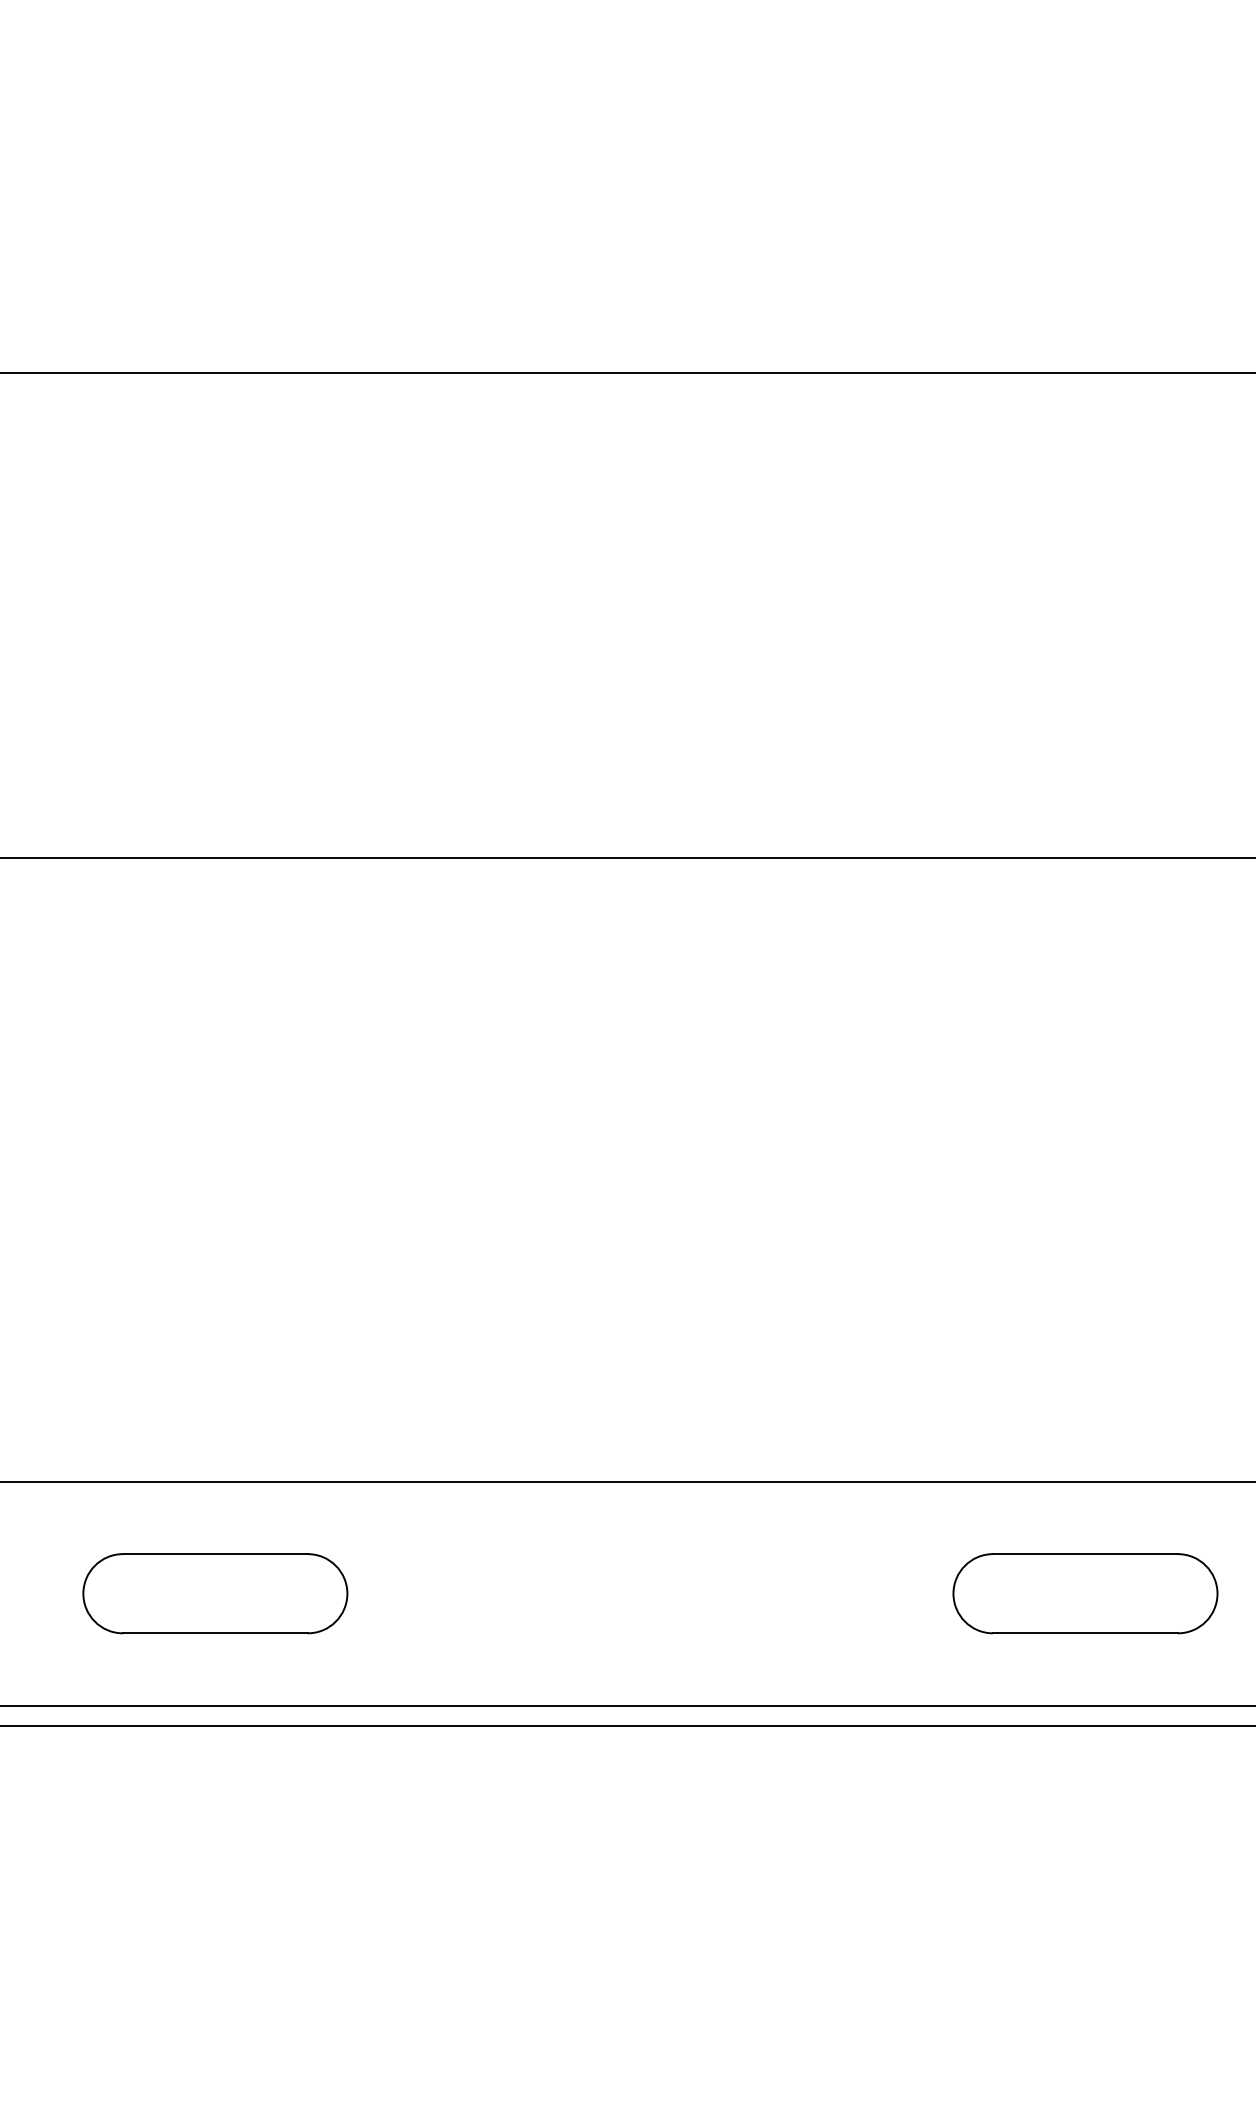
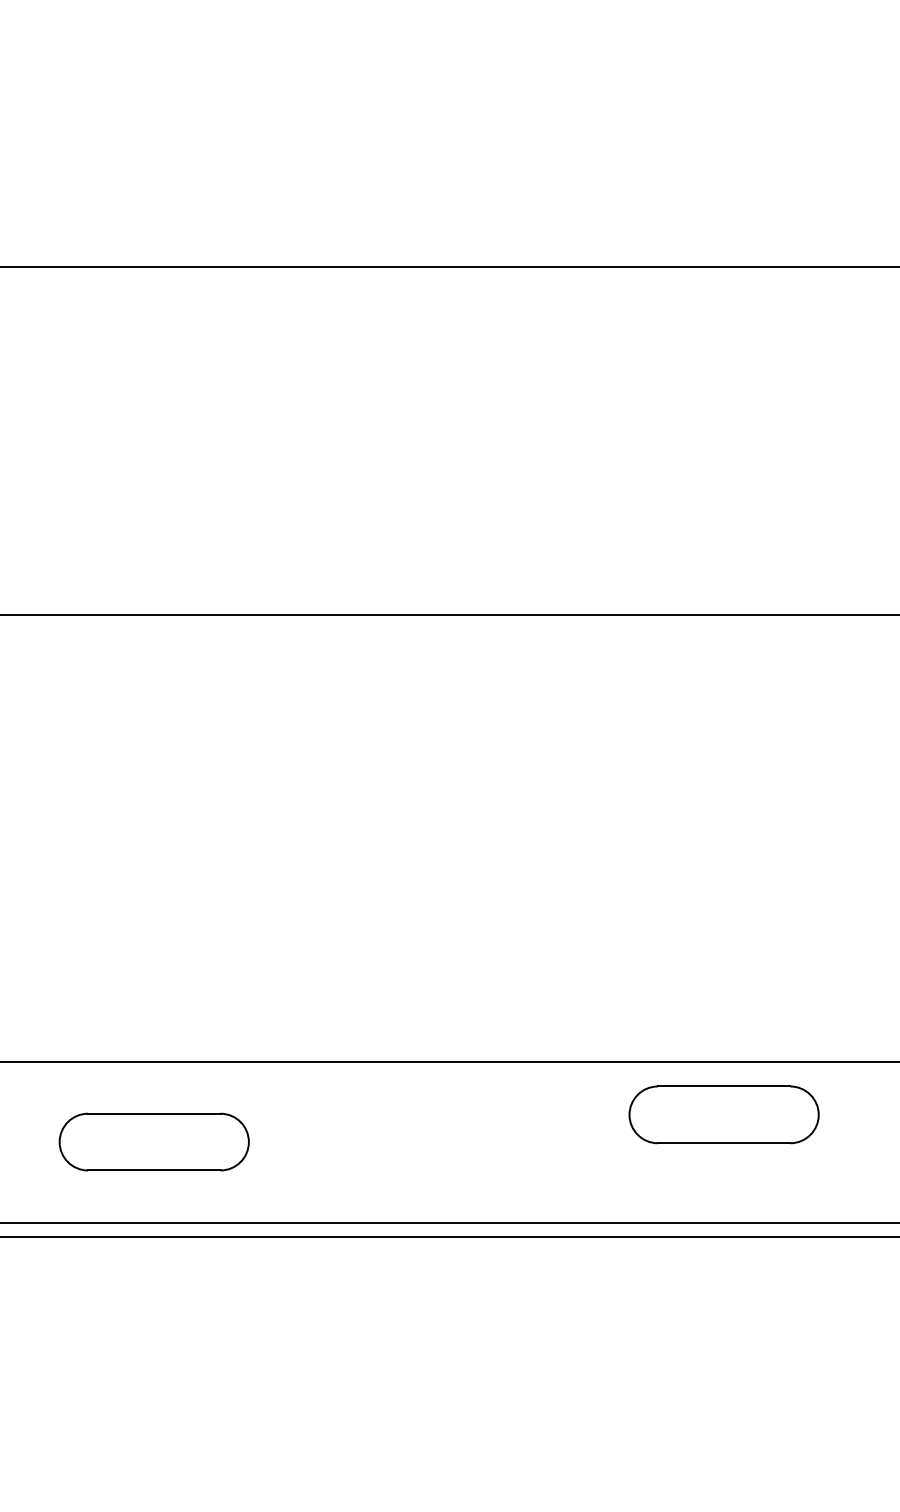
part: (1085, 1593) -> (724, 1114), moved

